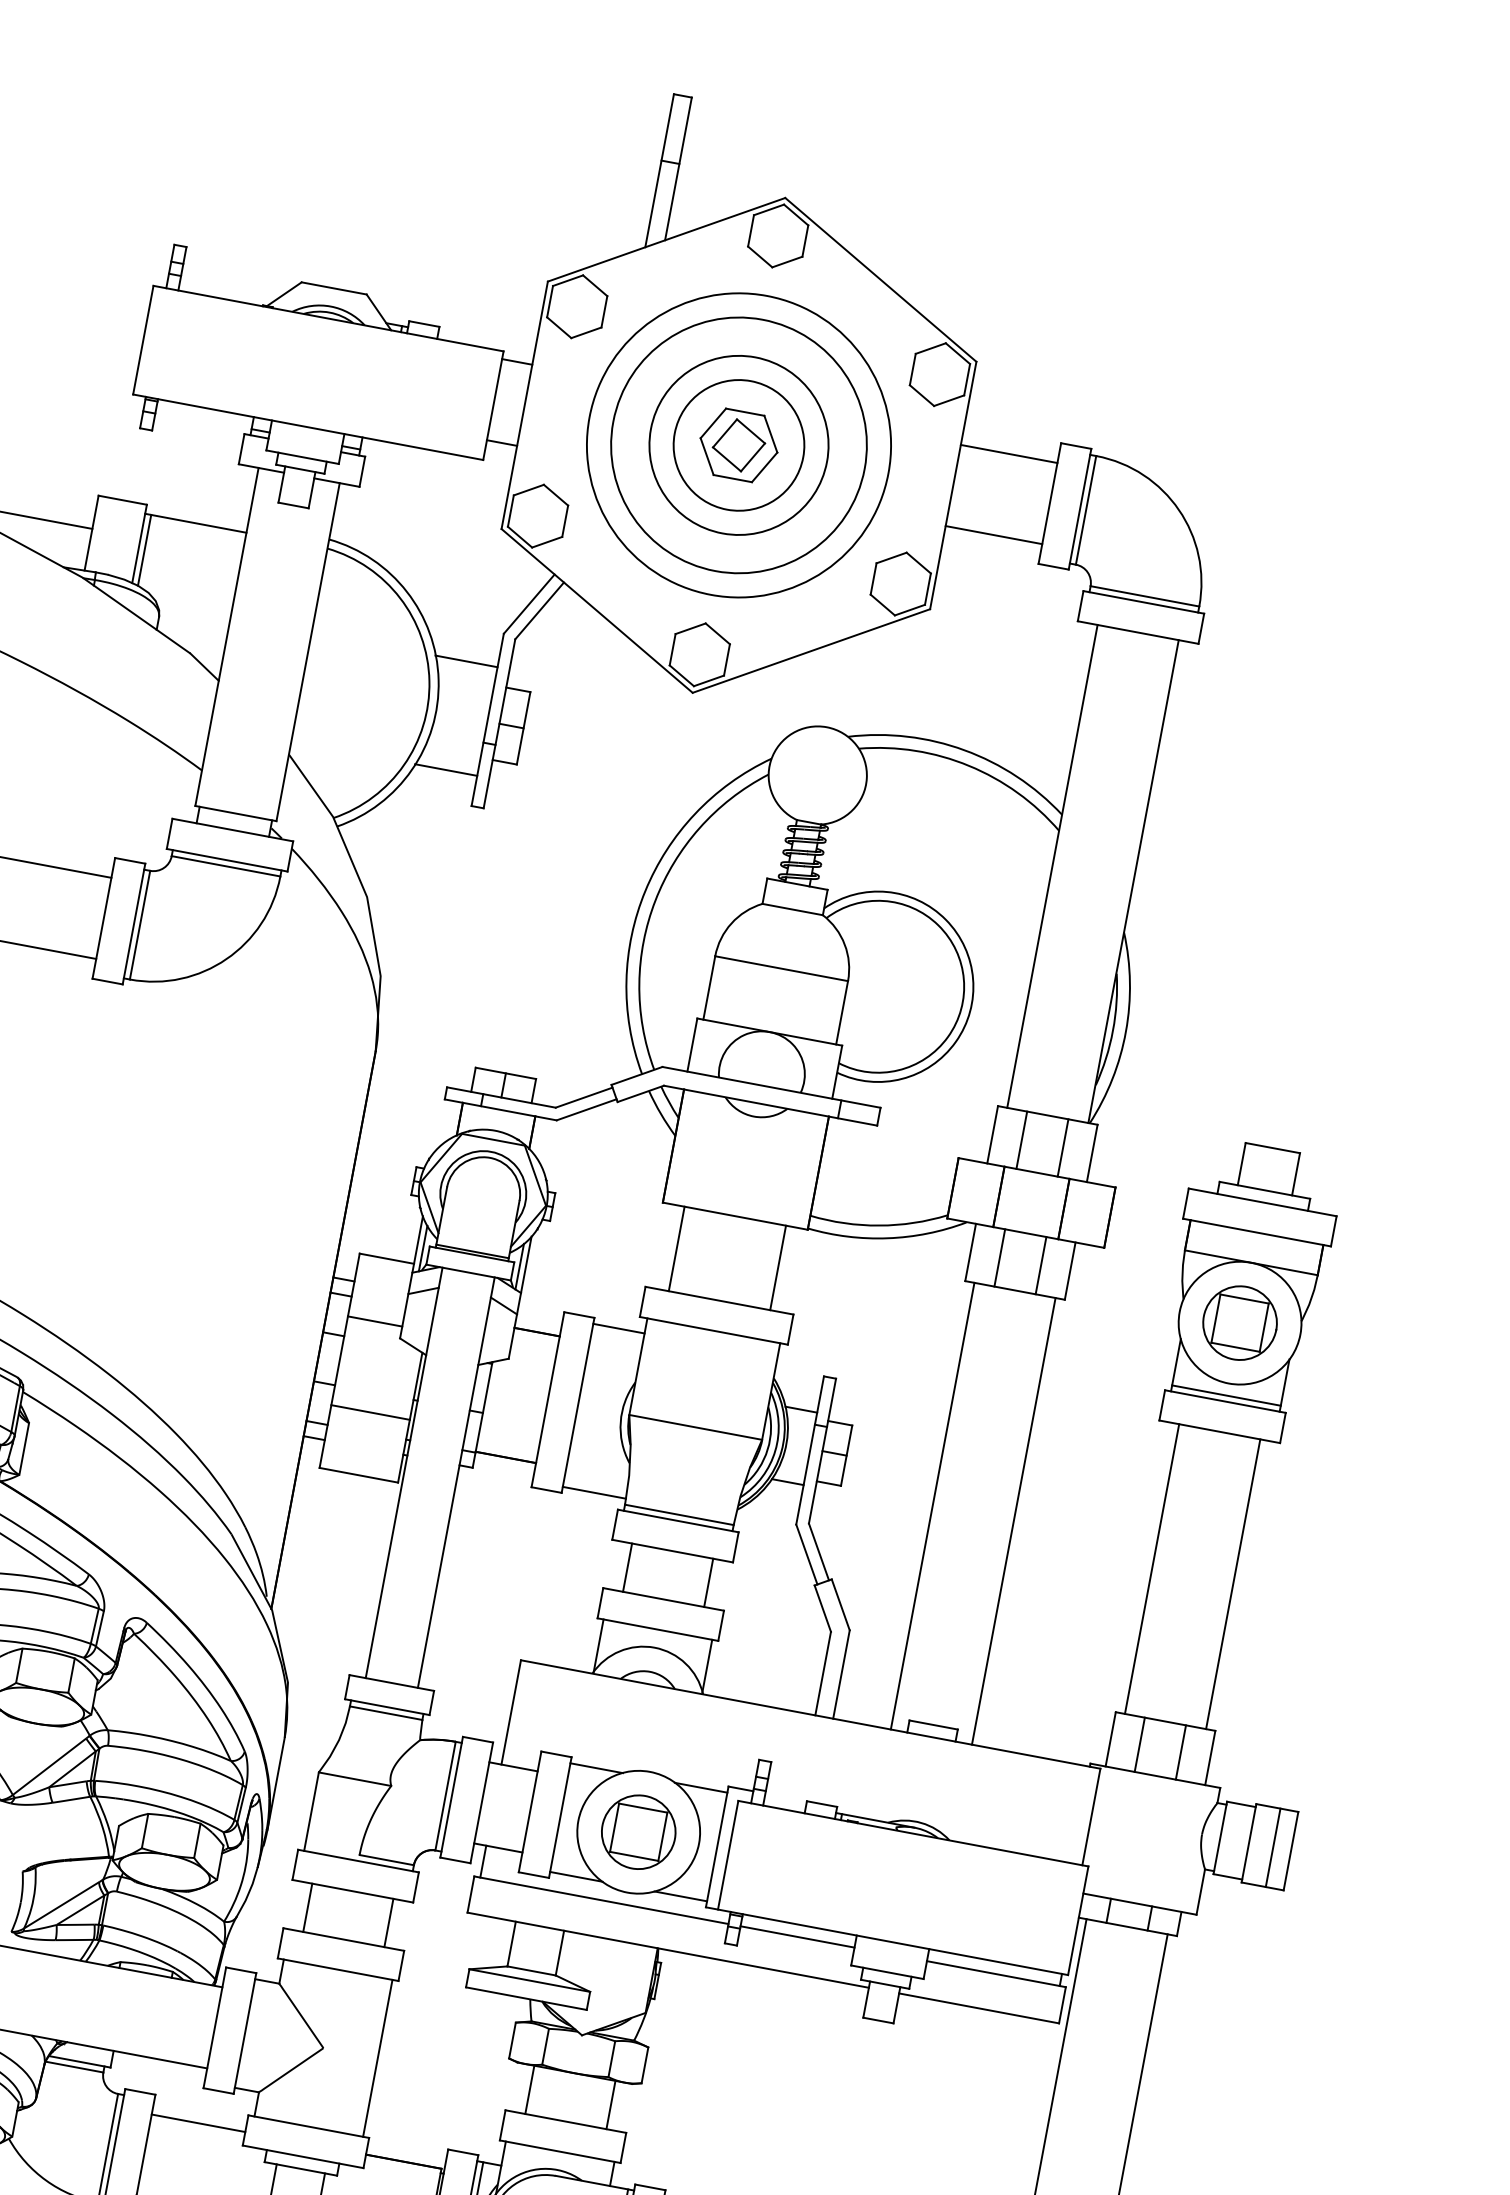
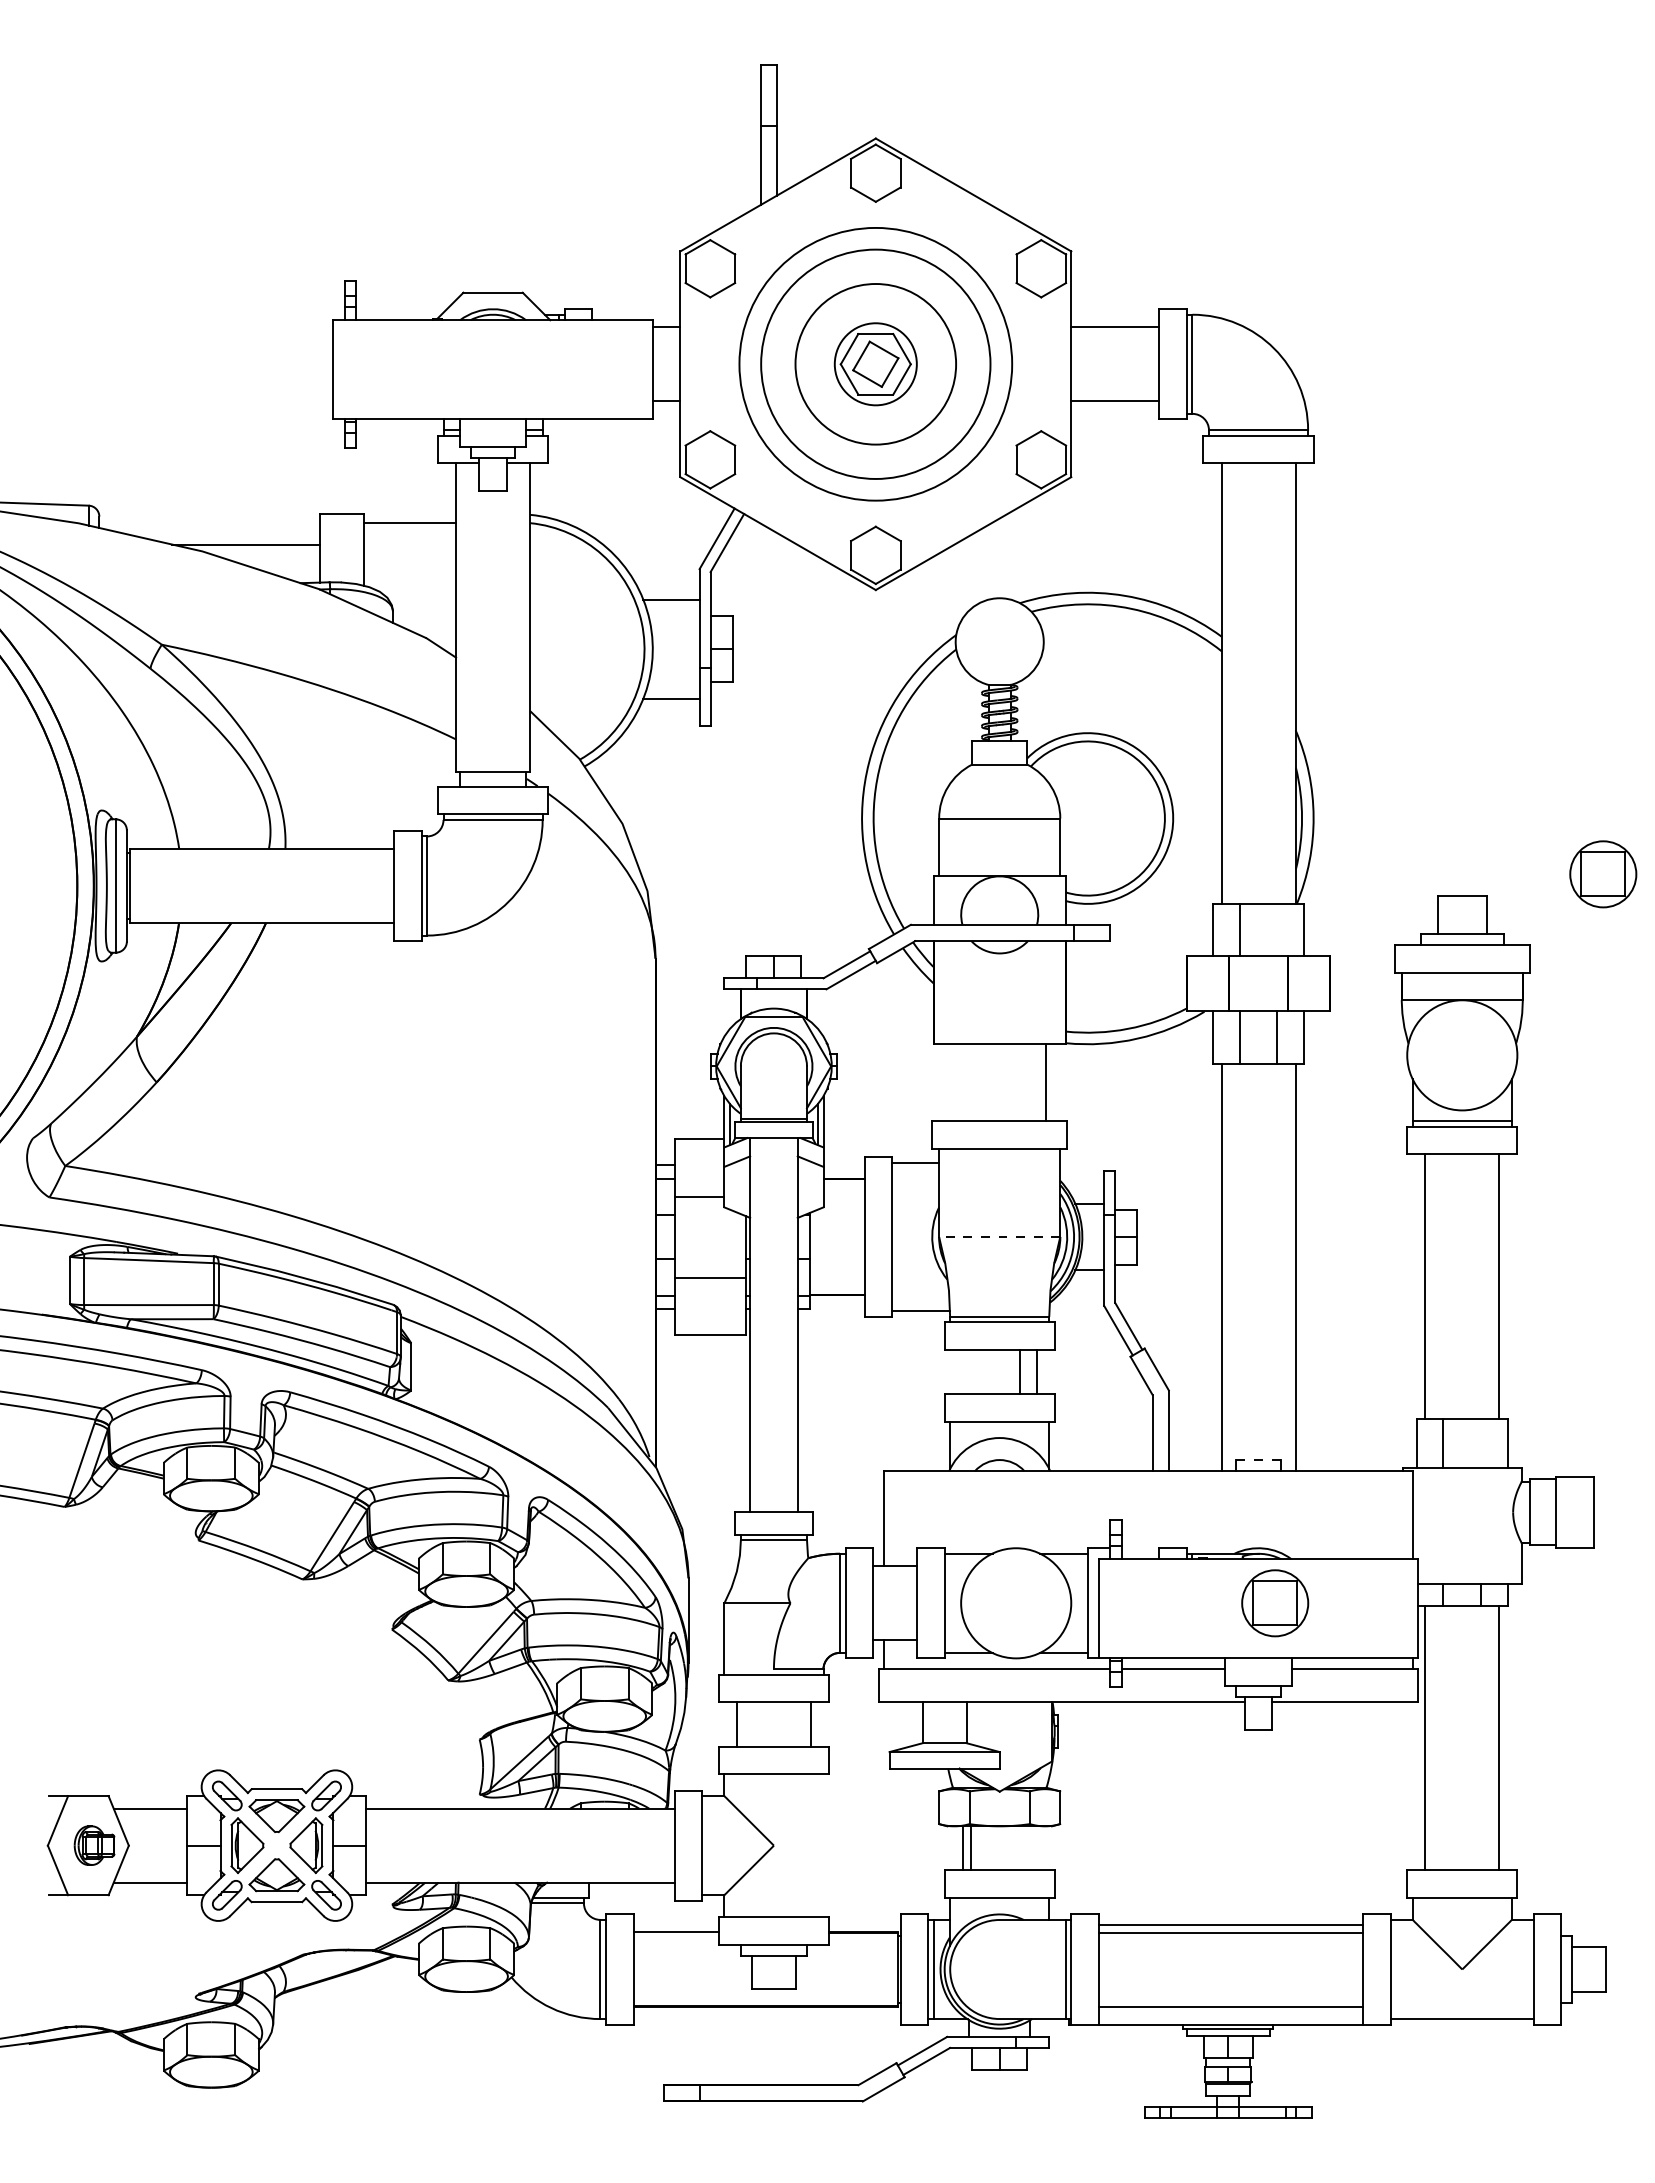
circle: (738, 444) -> (875, 363), size x0.7
line: (145, 550) -> (369, 554), removed
line: (1063, 1147) -> (1277, 929), removed
line: (676, 1248) -> (953, 1082), removed
part: (1240, 1323) -> (1603, 874), moved
line: (695, 1427) -> (999, 1237), solid -> dashed
line: (627, 1567) -> (1019, 1371), moved
line: (934, 1725) -> (1259, 1460), solid -> dashed
line: (1180, 1752) -> (1480, 1443), removed
part: (639, 1832) -> (1275, 1603), moved
line: (1273, 1848) -> (1578, 1512), removed
line: (377, 2058) -> (823, 1845), removed
line: (610, 2105) -> (970, 1848), moved

